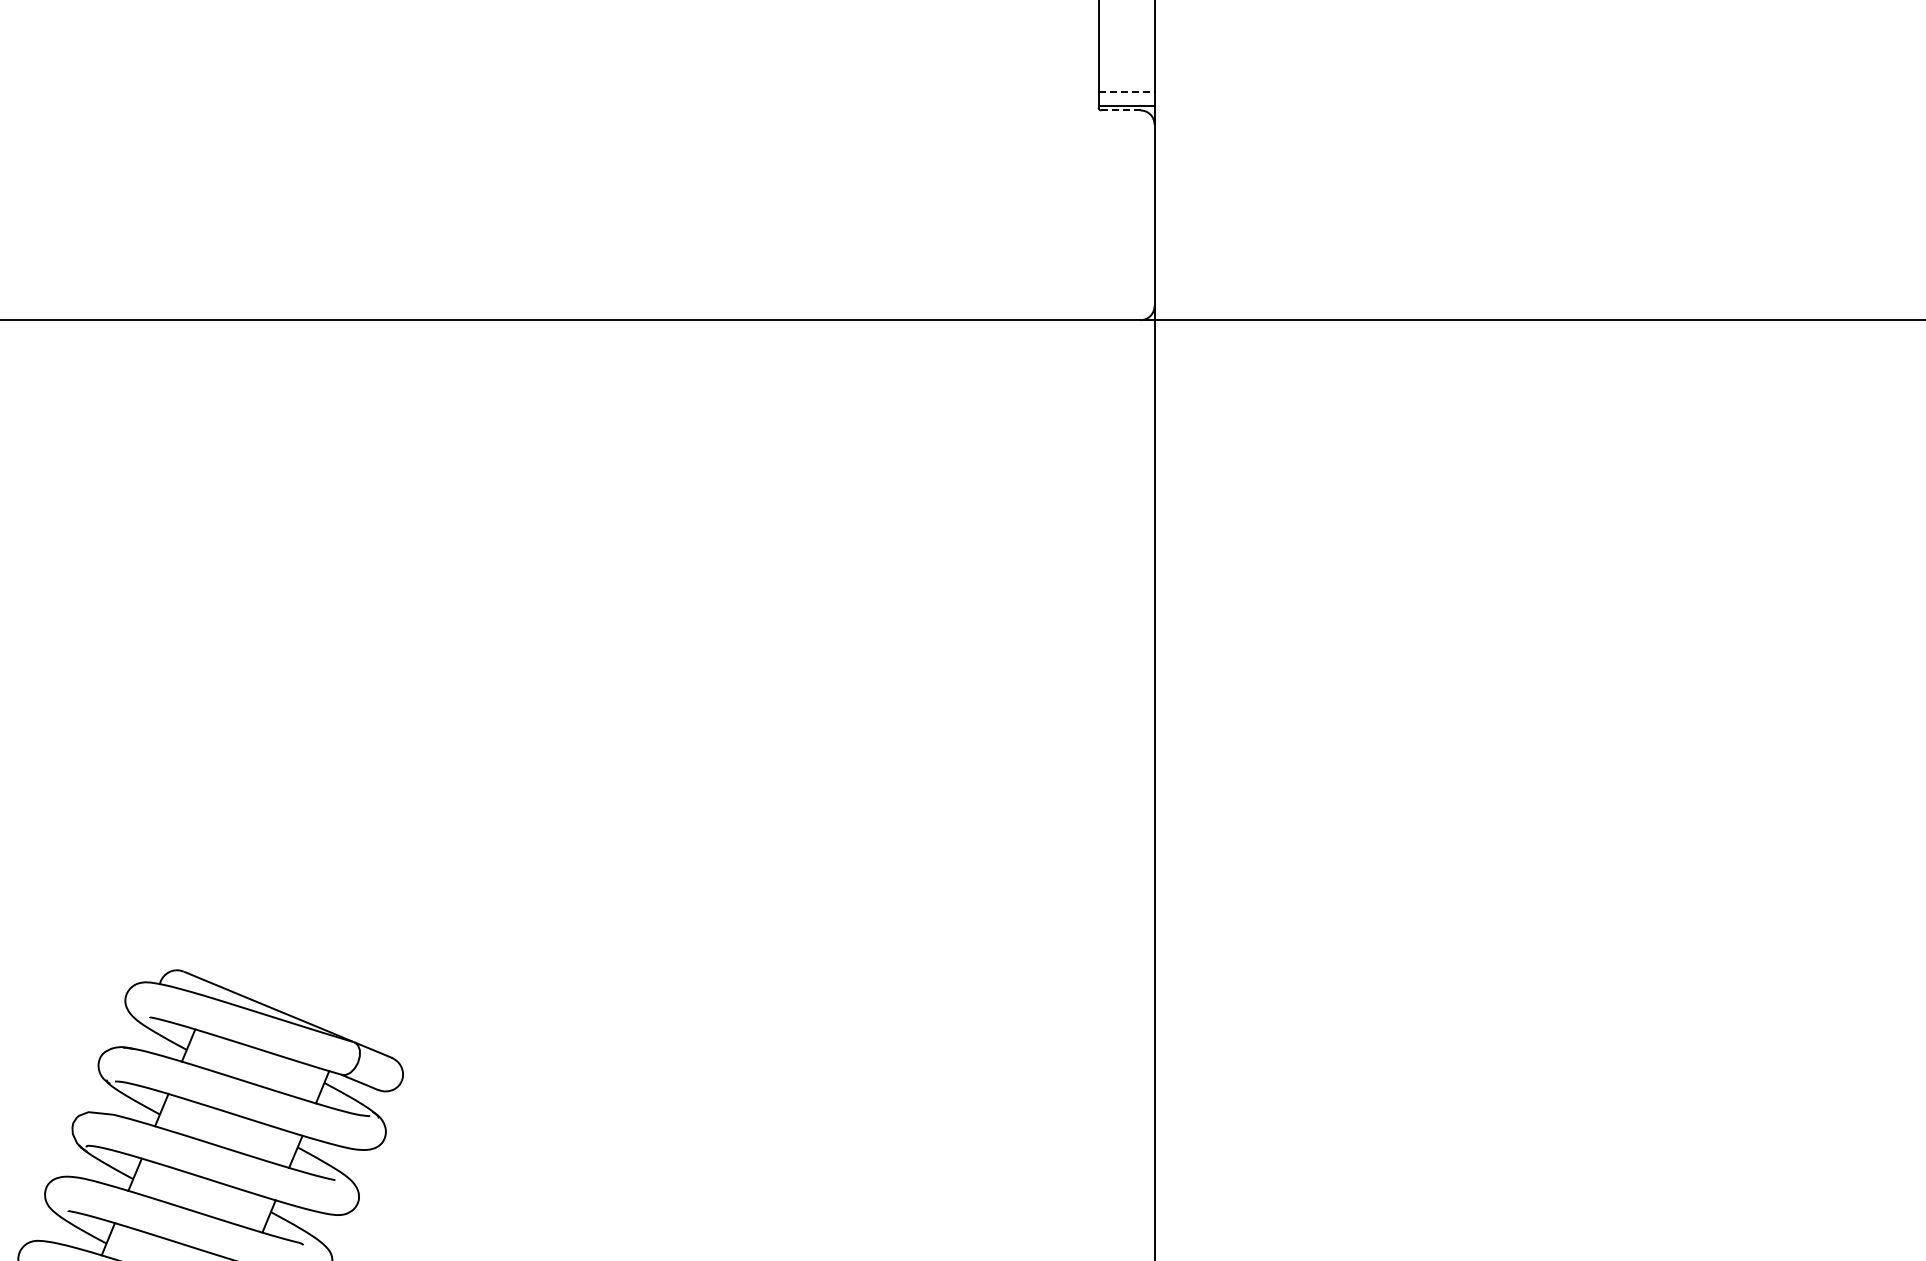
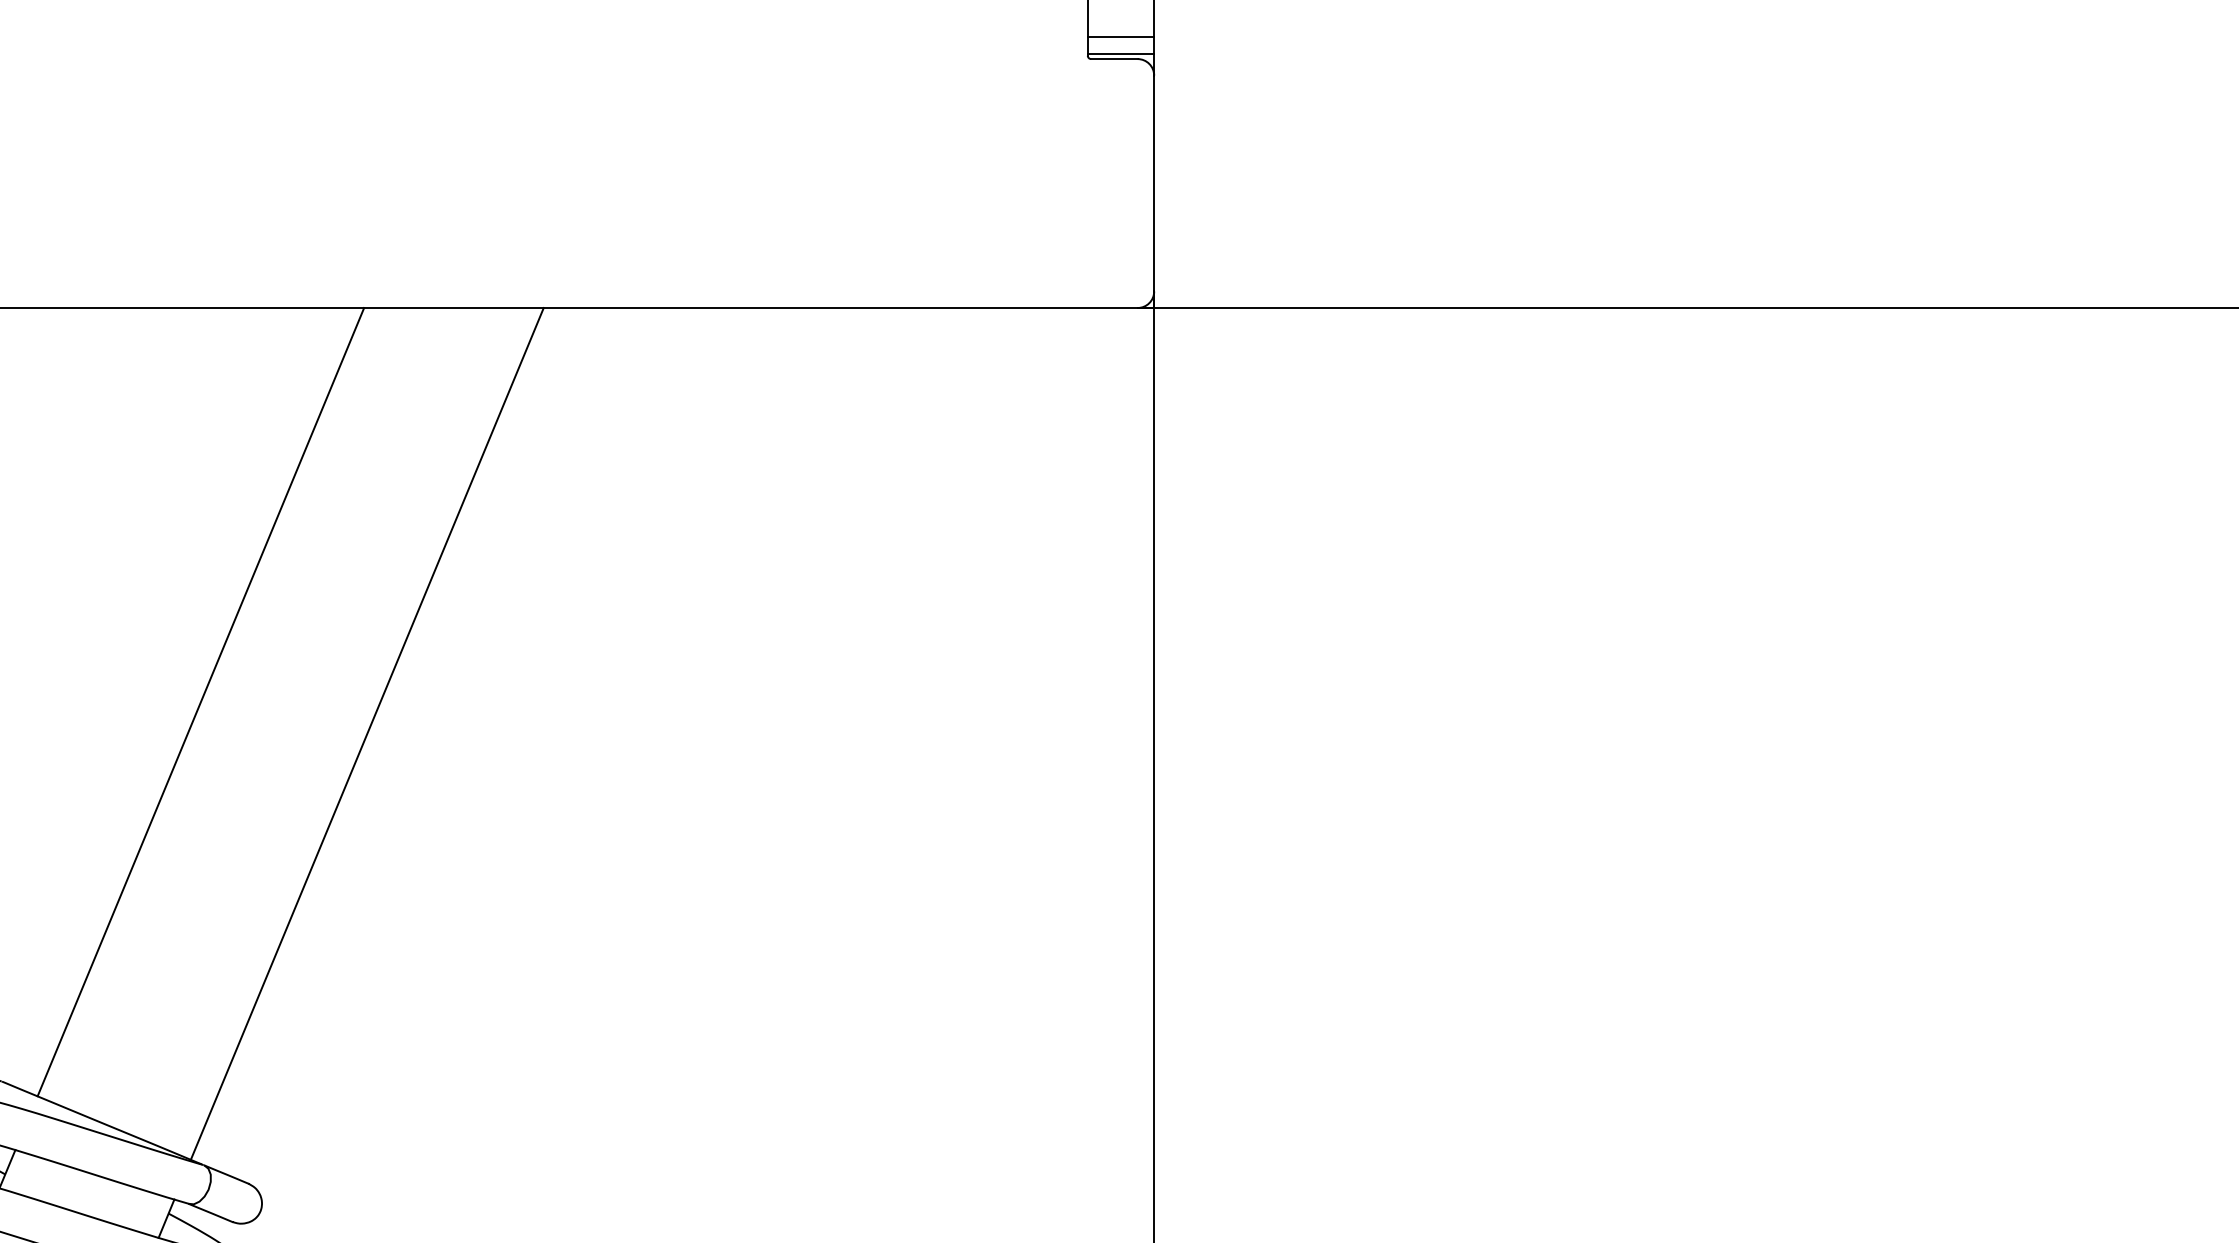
line: (1126, 92) -> (1120, 37), dashed -> solid
line: (1120, 110) -> (1113, 59), dashed -> solid
line: (351, 652) -> (200, 702), added
line: (491, 678) -> (367, 733), added

